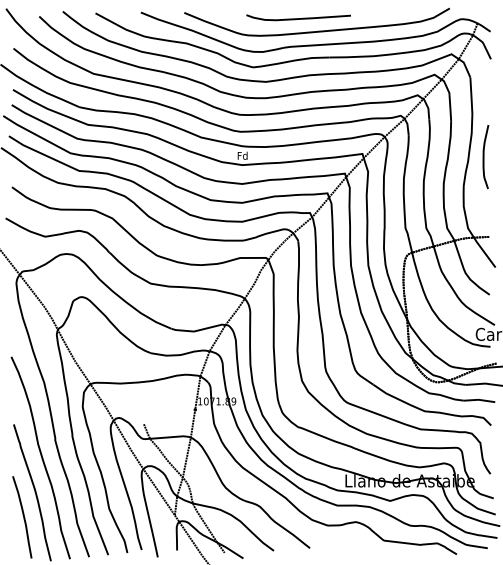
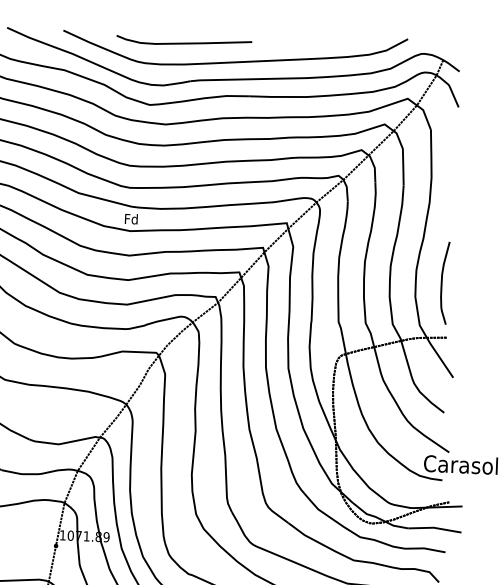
curve: (298, 18) -> (183, 42), moved
curve: (484, 157) -> (442, 283), moved

